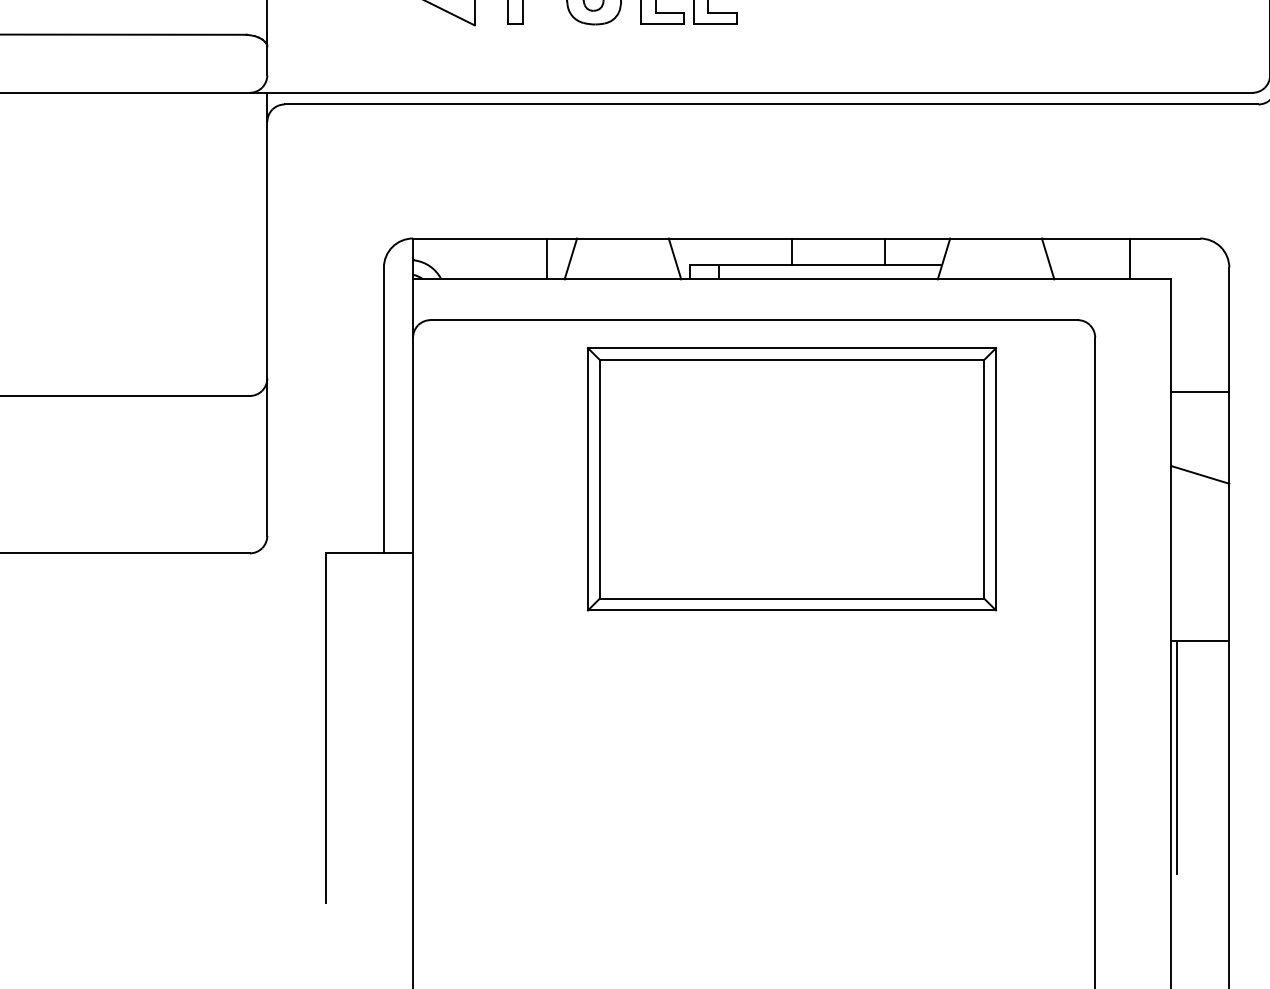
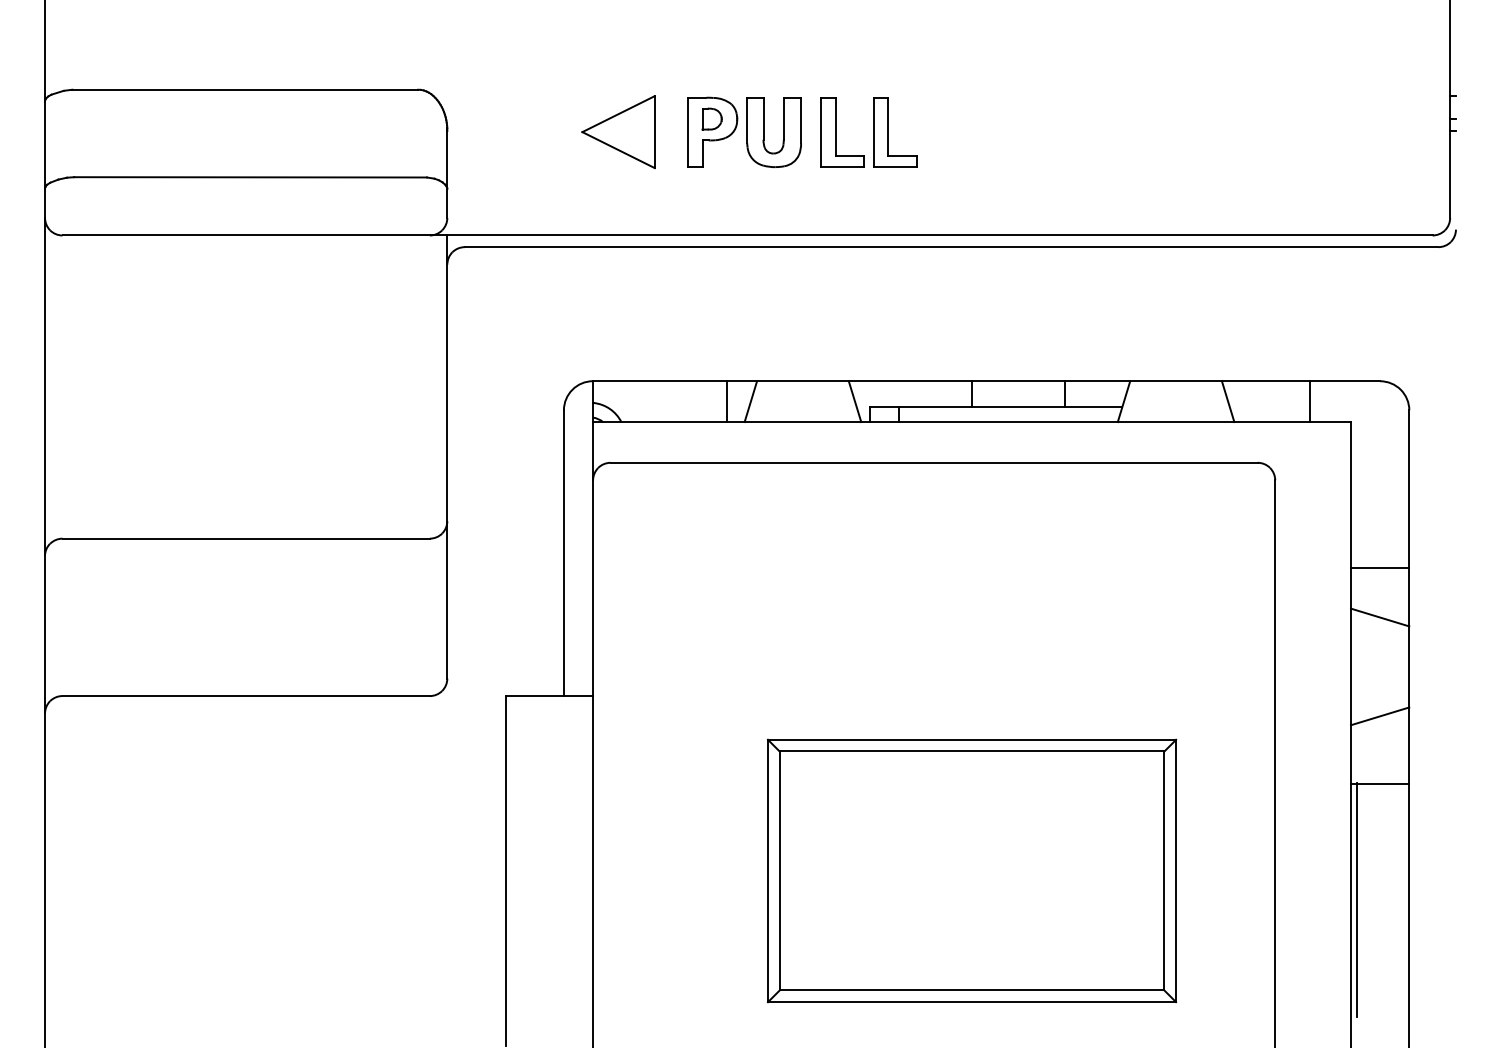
line: (1199, 391) -> (1379, 567), moved
part: (792, 478) -> (972, 870), moved
line: (1199, 573) -> (1379, 716), added

